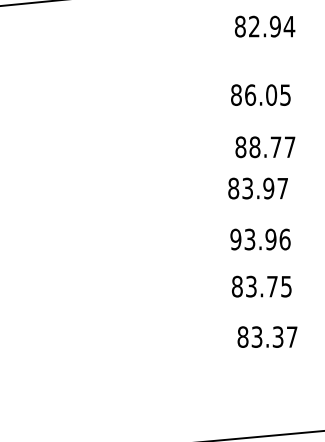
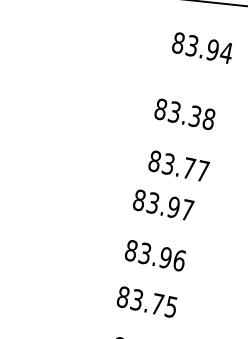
text: (254, 26) -> (192, 45), 82.94 -> 83.94
text: (268, 94) -> (192, 115), 86.05 -> 83.38
text: (254, 147) -> (168, 164), 88.77 -> 83.77
text: (235, 239) -> (130, 250), 93.96 -> 83.96

